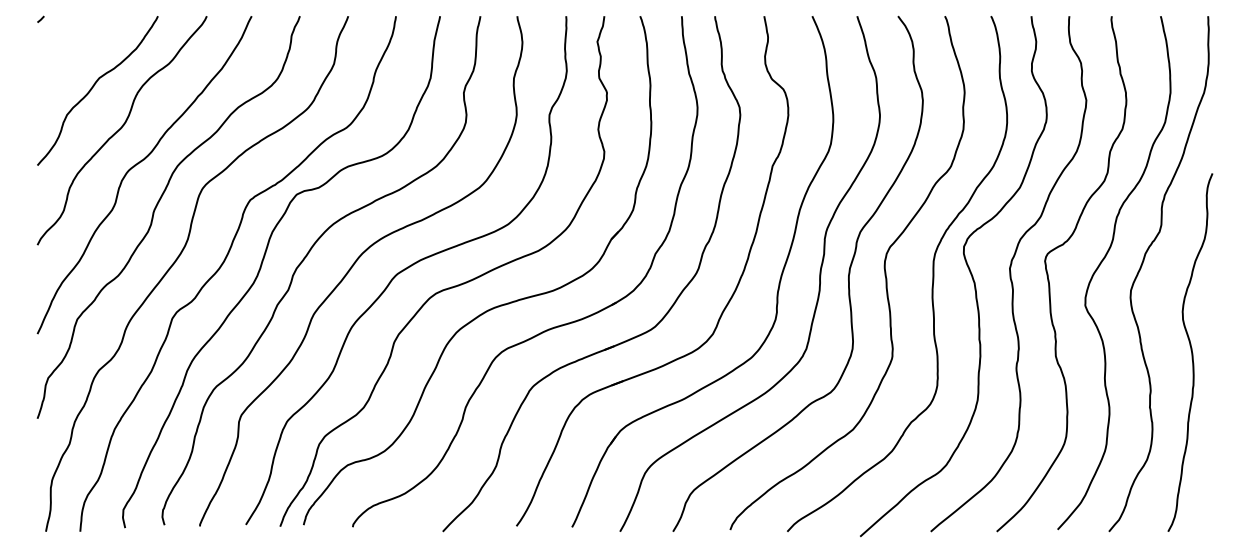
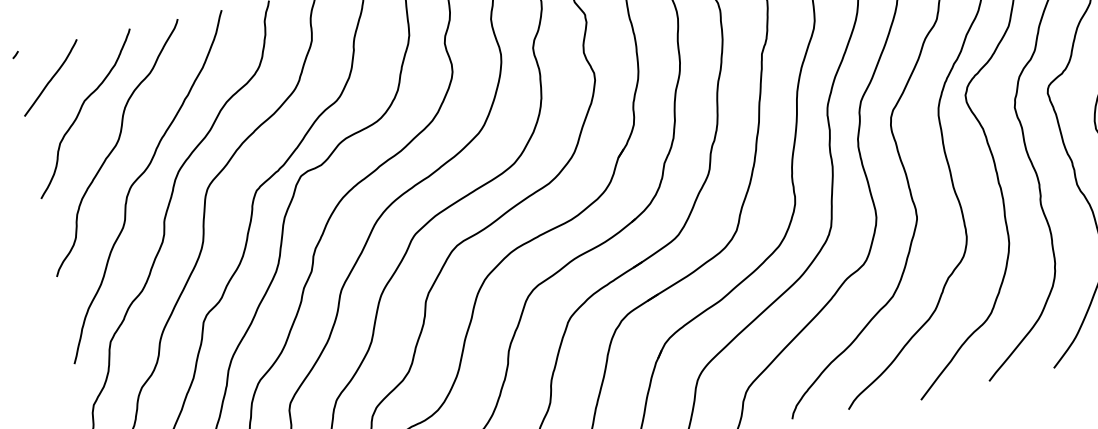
curve: (71, 48) -> (51, 77), added

